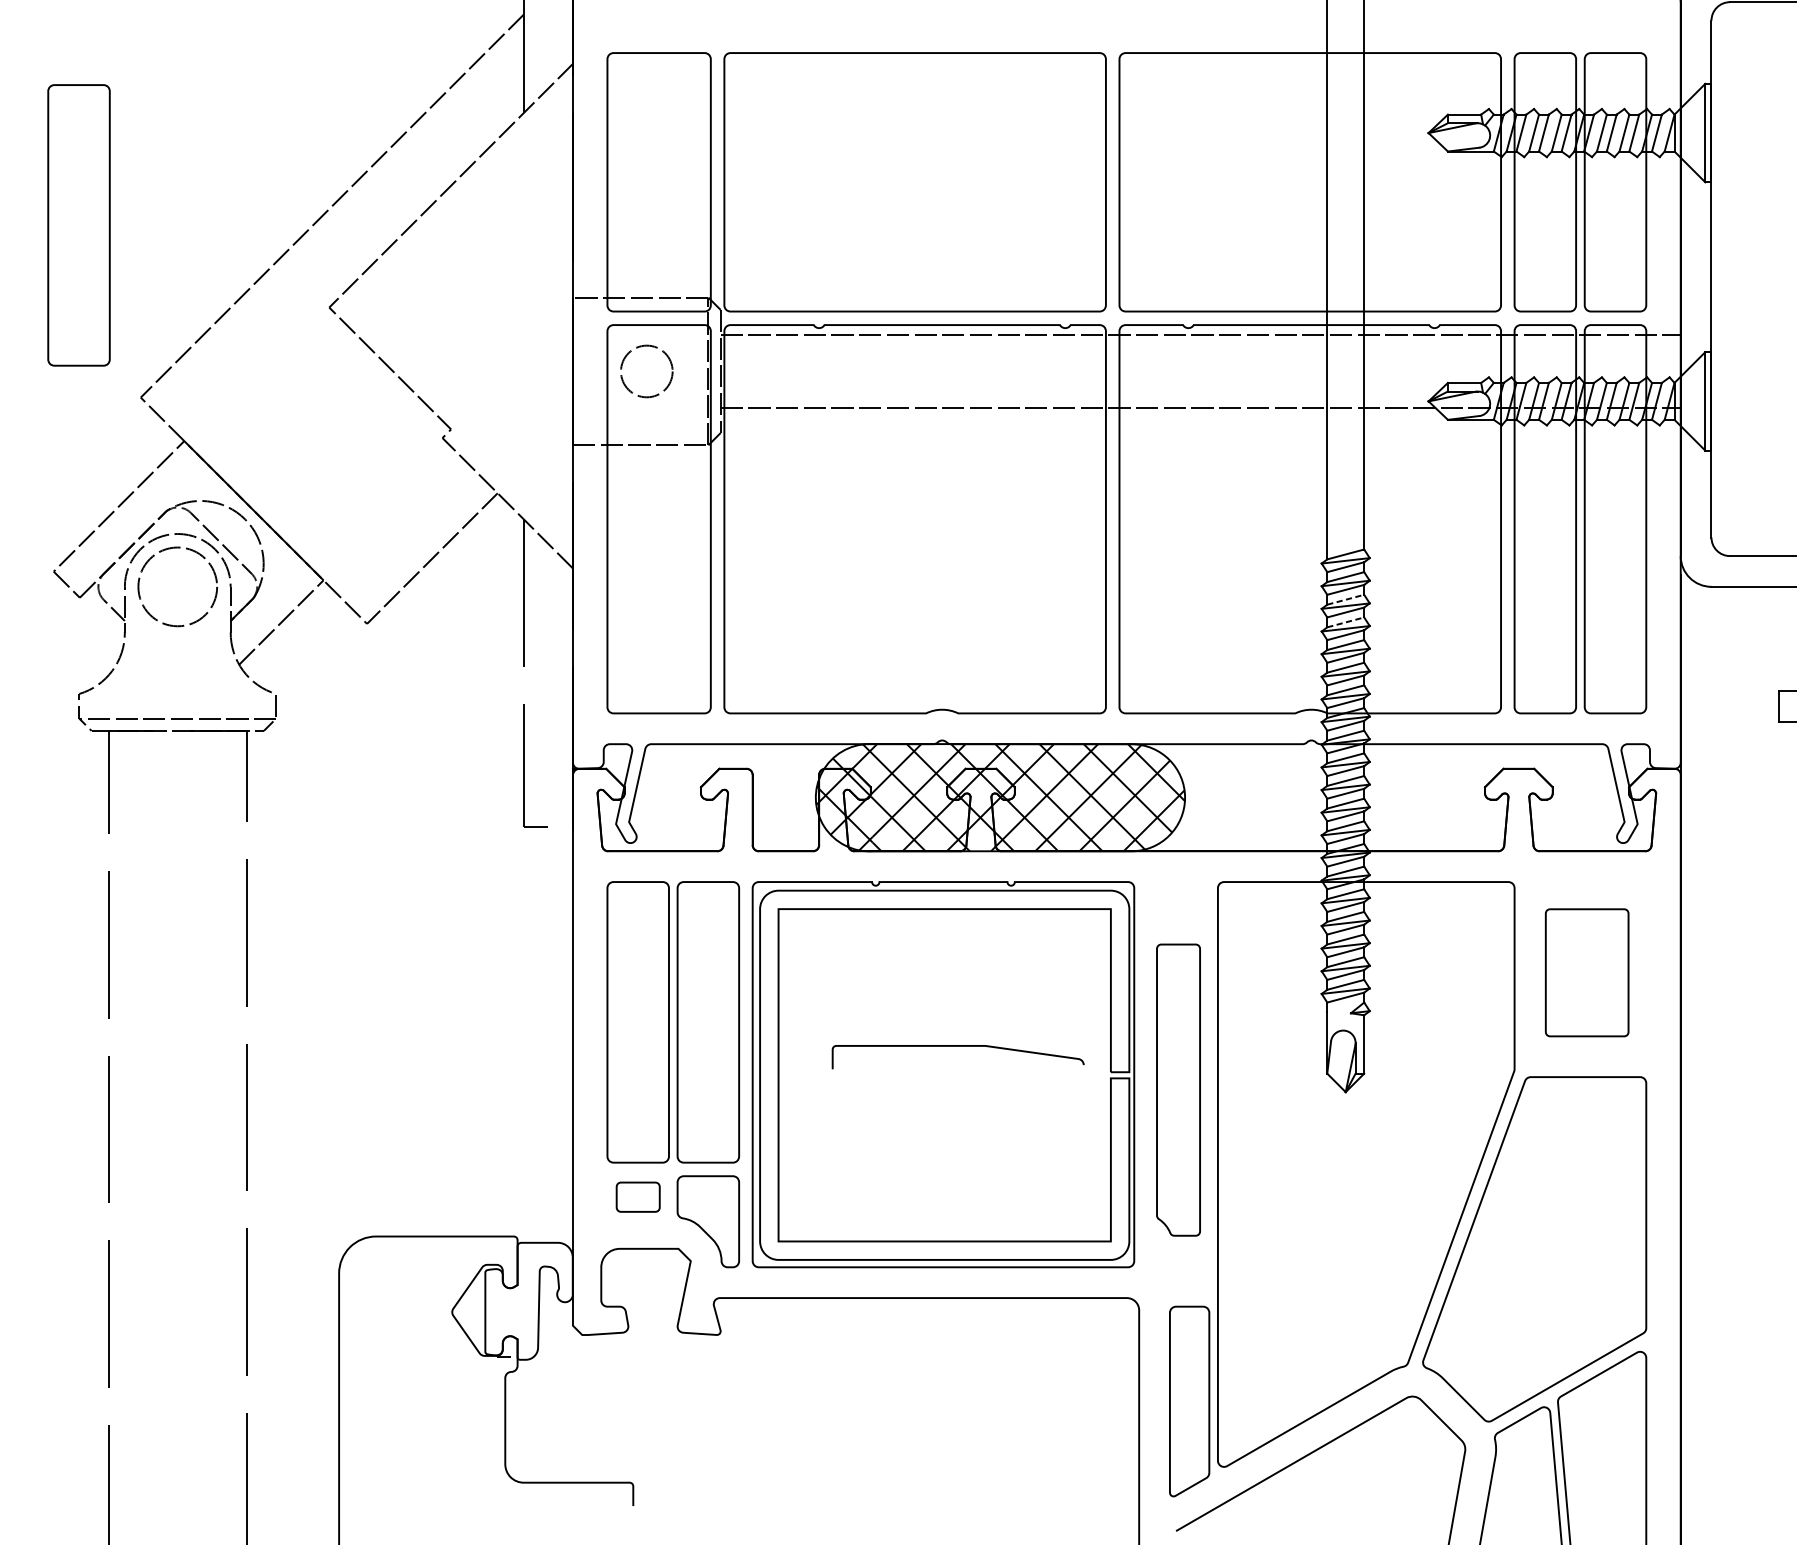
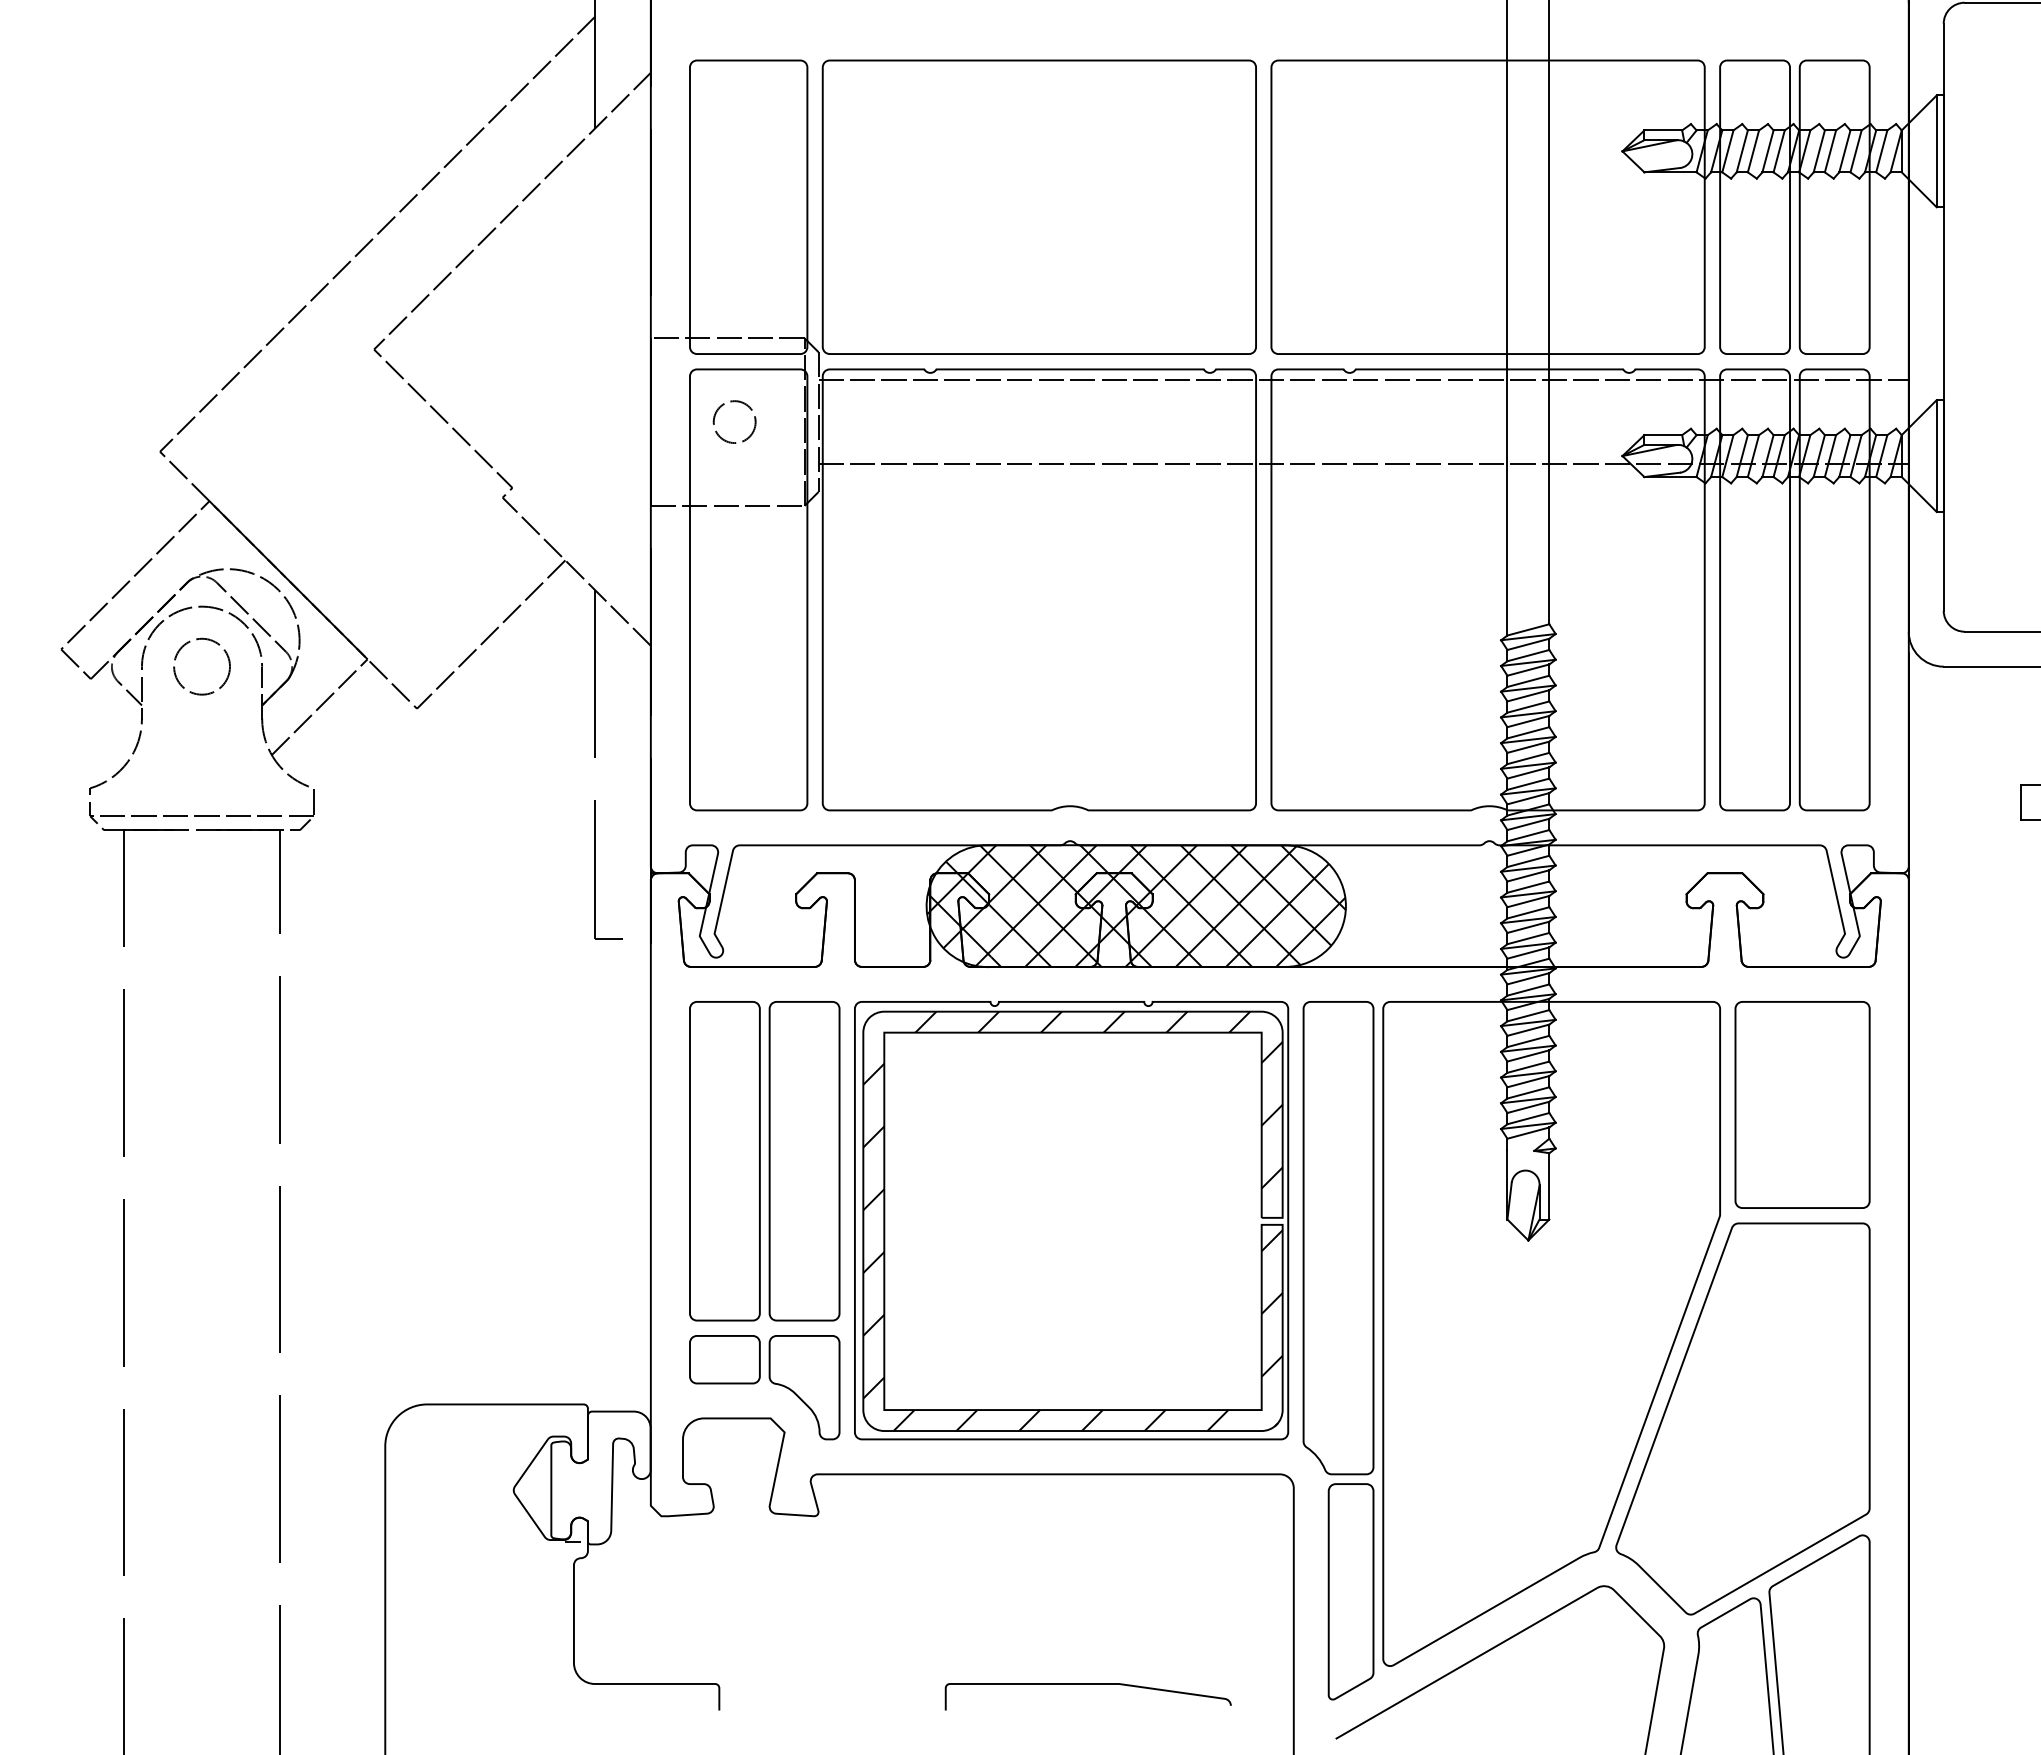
part: (78, 225) -> (89, 256), removed
circle: (646, 371) -> (734, 422), size x0.71
circle: (178, 586) -> (202, 666), size x0.62
line: (1345, 599) -> (1528, 681), dashed -> solid
line: (1345, 622) -> (1528, 707), dashed -> solid
part: (1587, 972) -> (1802, 1104), size x1.43
curve: (957, 1046) -> (1087, 1684), moved
hatch: (944, 1075) -> (1072, 1221), added
part: (1178, 1090) -> (1338, 1238), size x1.43
part: (637, 1196) -> (724, 1359), size x1.43

